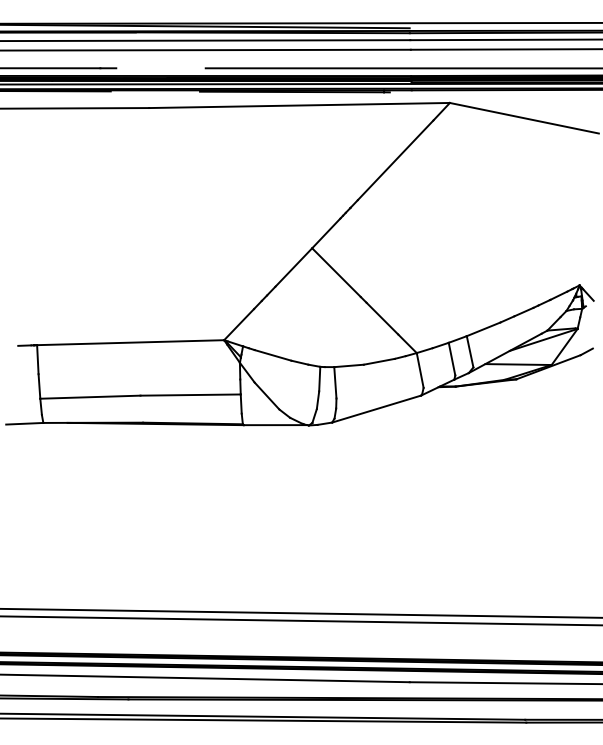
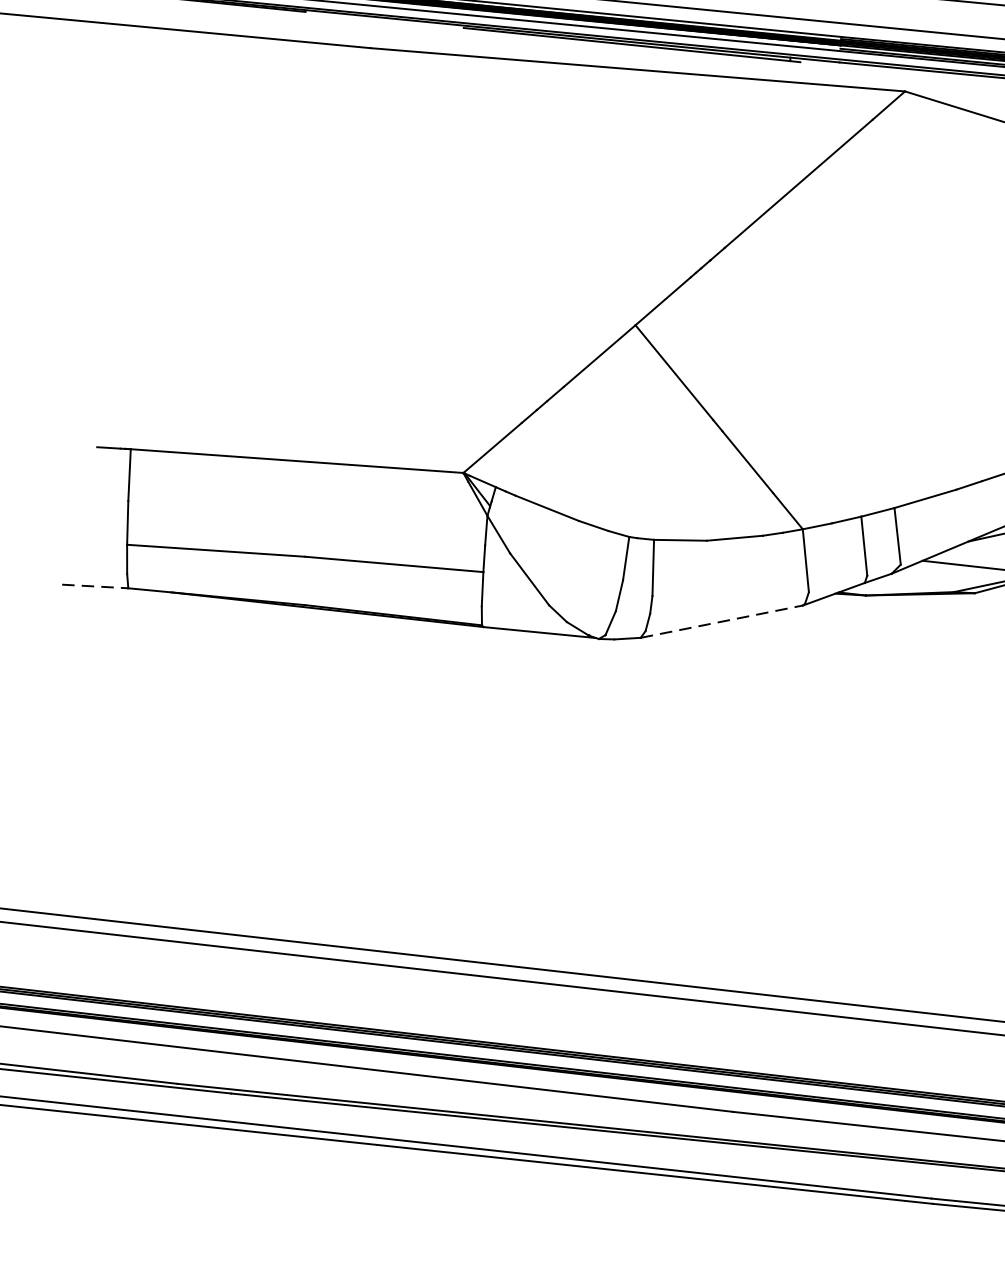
line: (377, 408) -> (723, 620), solid -> dashed
line: (24, 423) -> (94, 585), solid -> dashed

